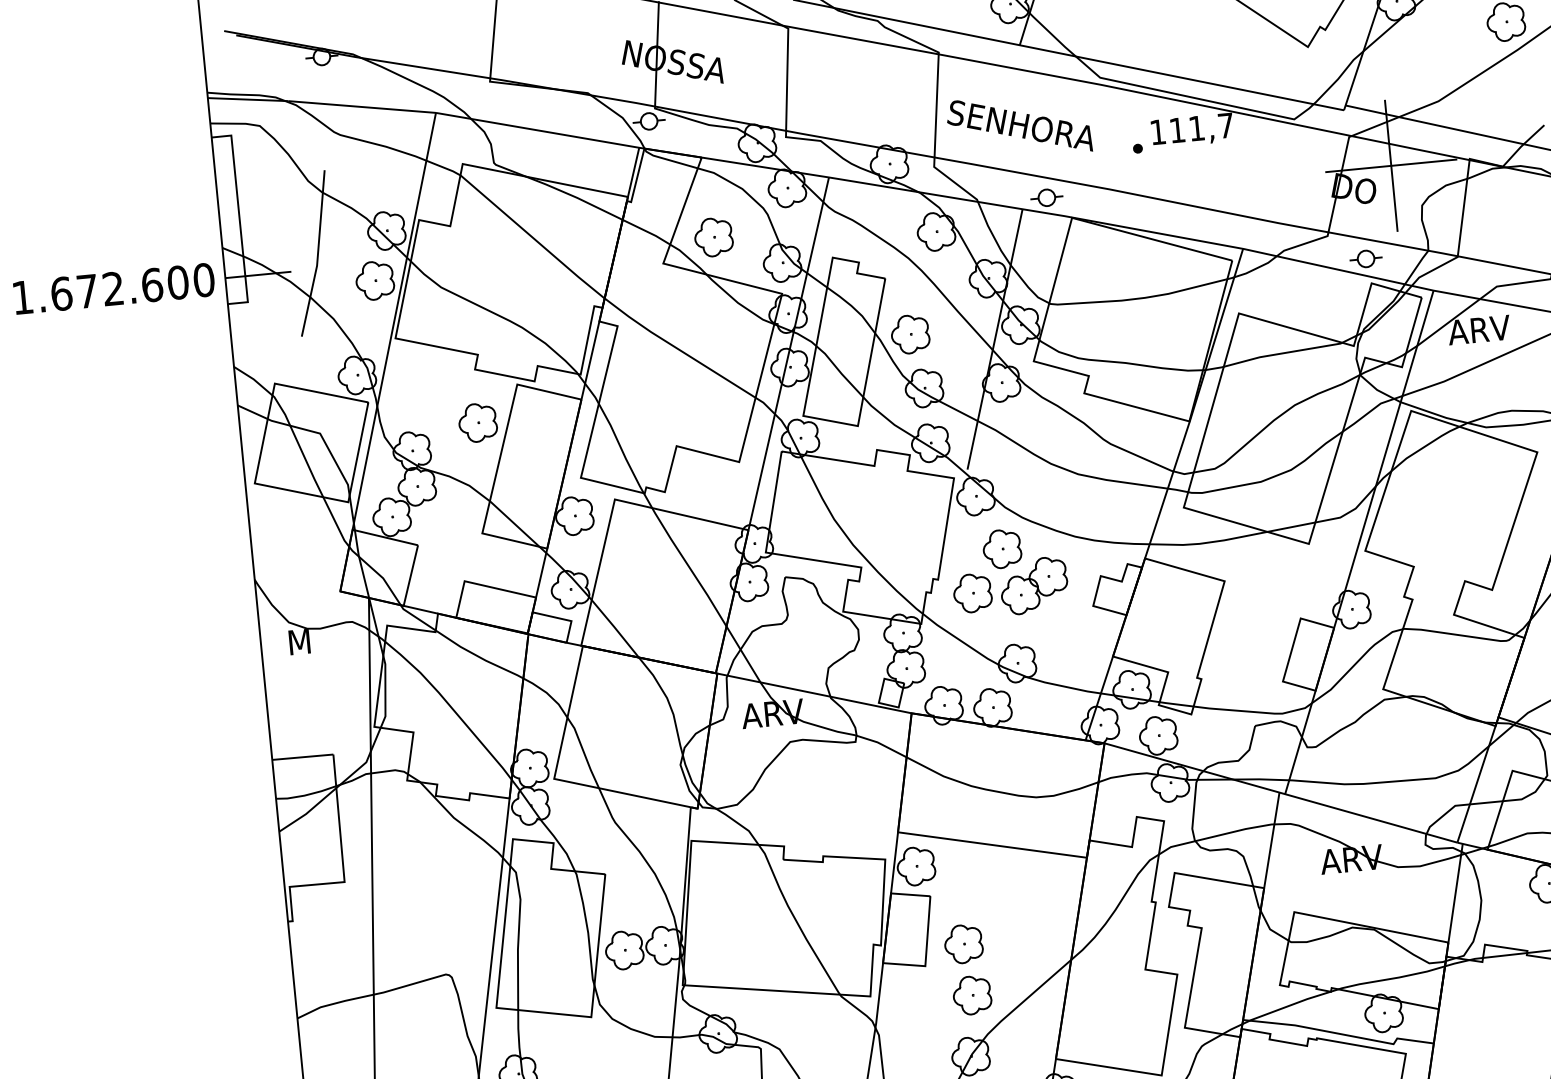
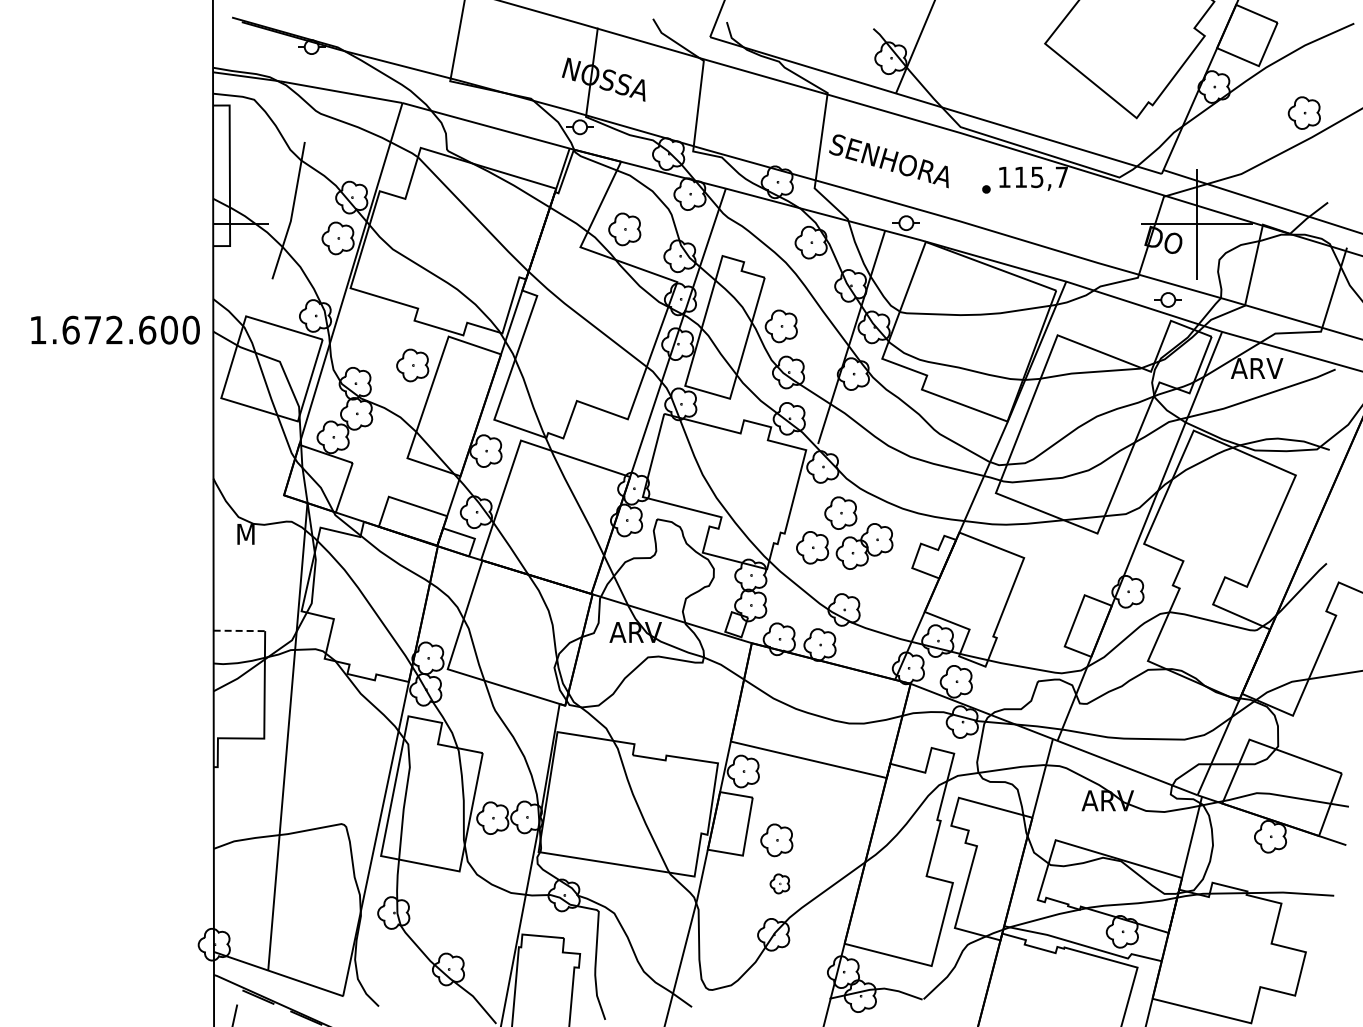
text: (1197, 128) -> (1037, 177), 111,7 -> 115,7
text: (114, 288) -> (115, 329), moved
line: (302, 756) -> (239, 630), solid -> dashed
part: (971, 994) -> (779, 883), size x0.6

